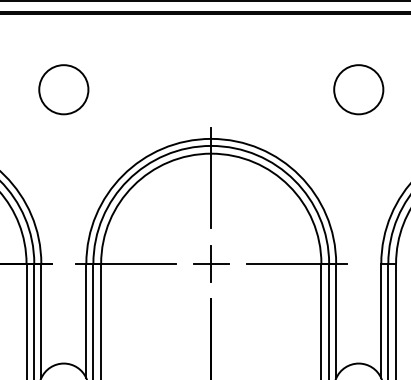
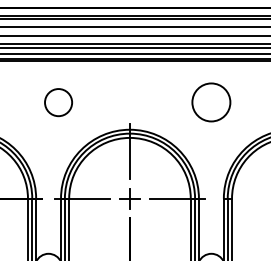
circle: (63, 89) -> (58, 102), moved
circle: (358, 89) -> (211, 102), size x1.4

